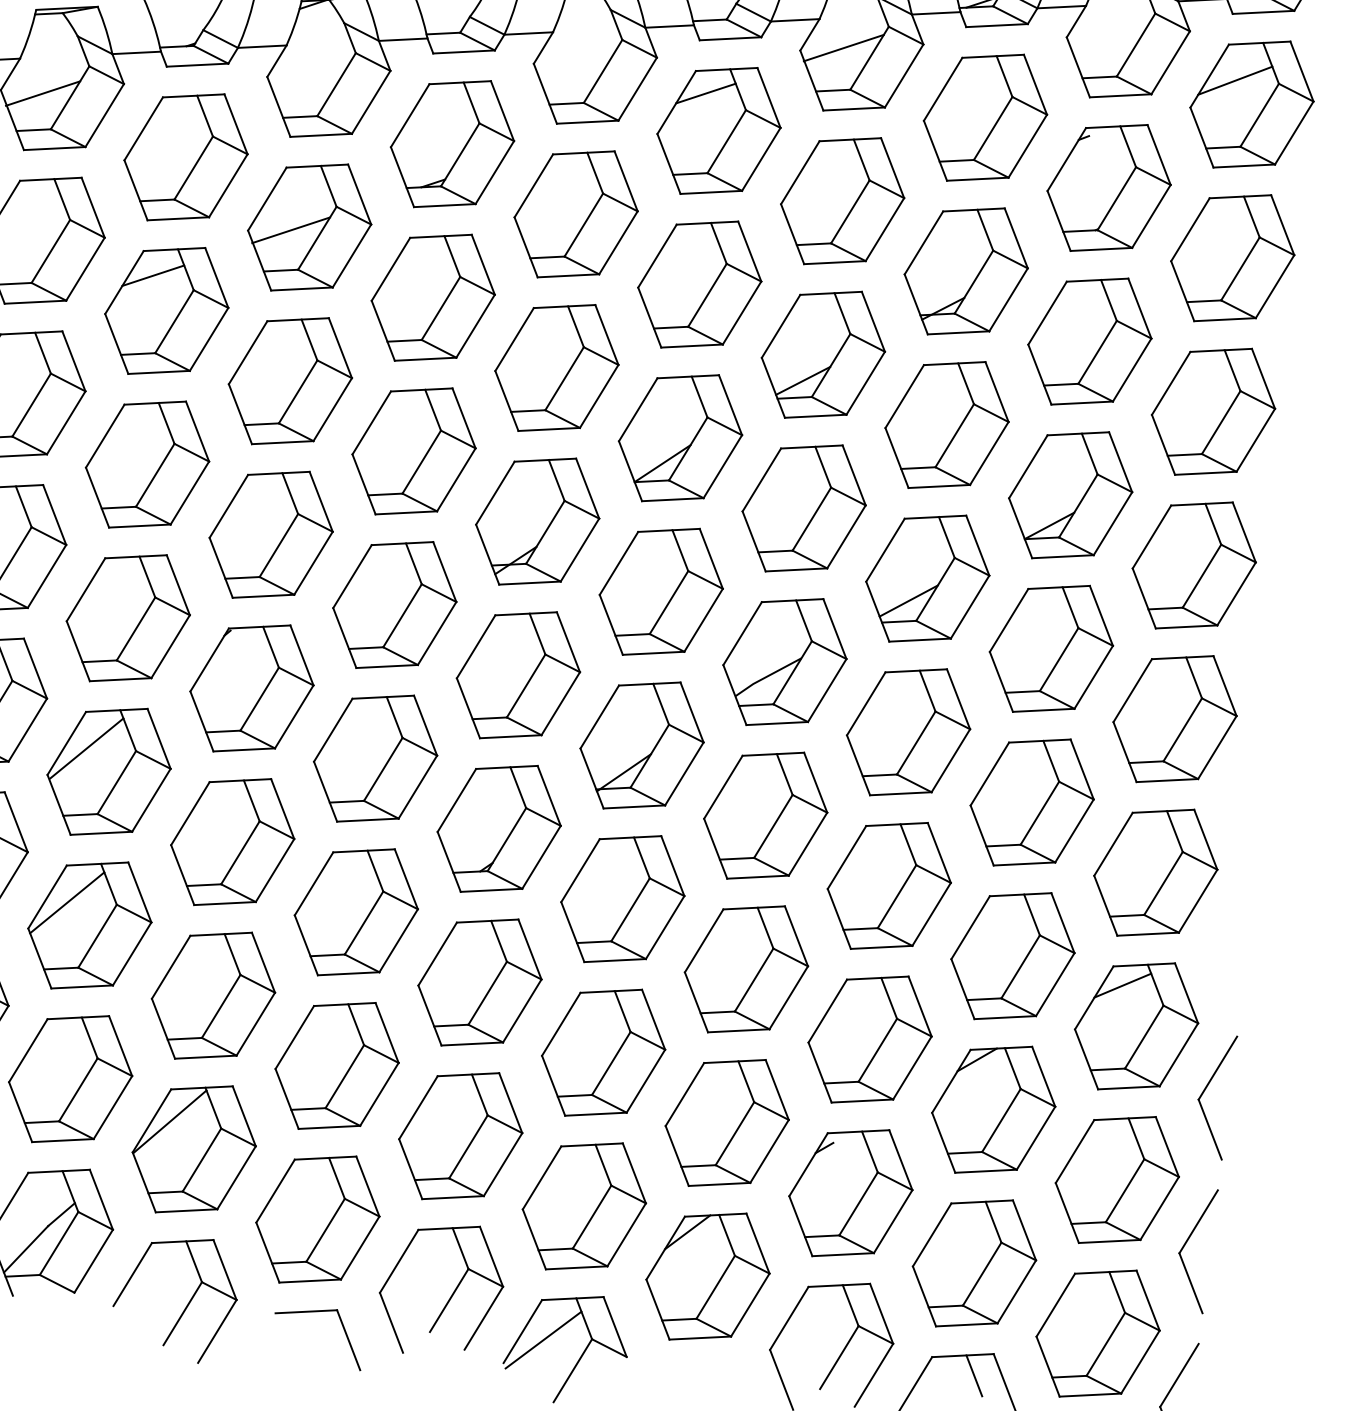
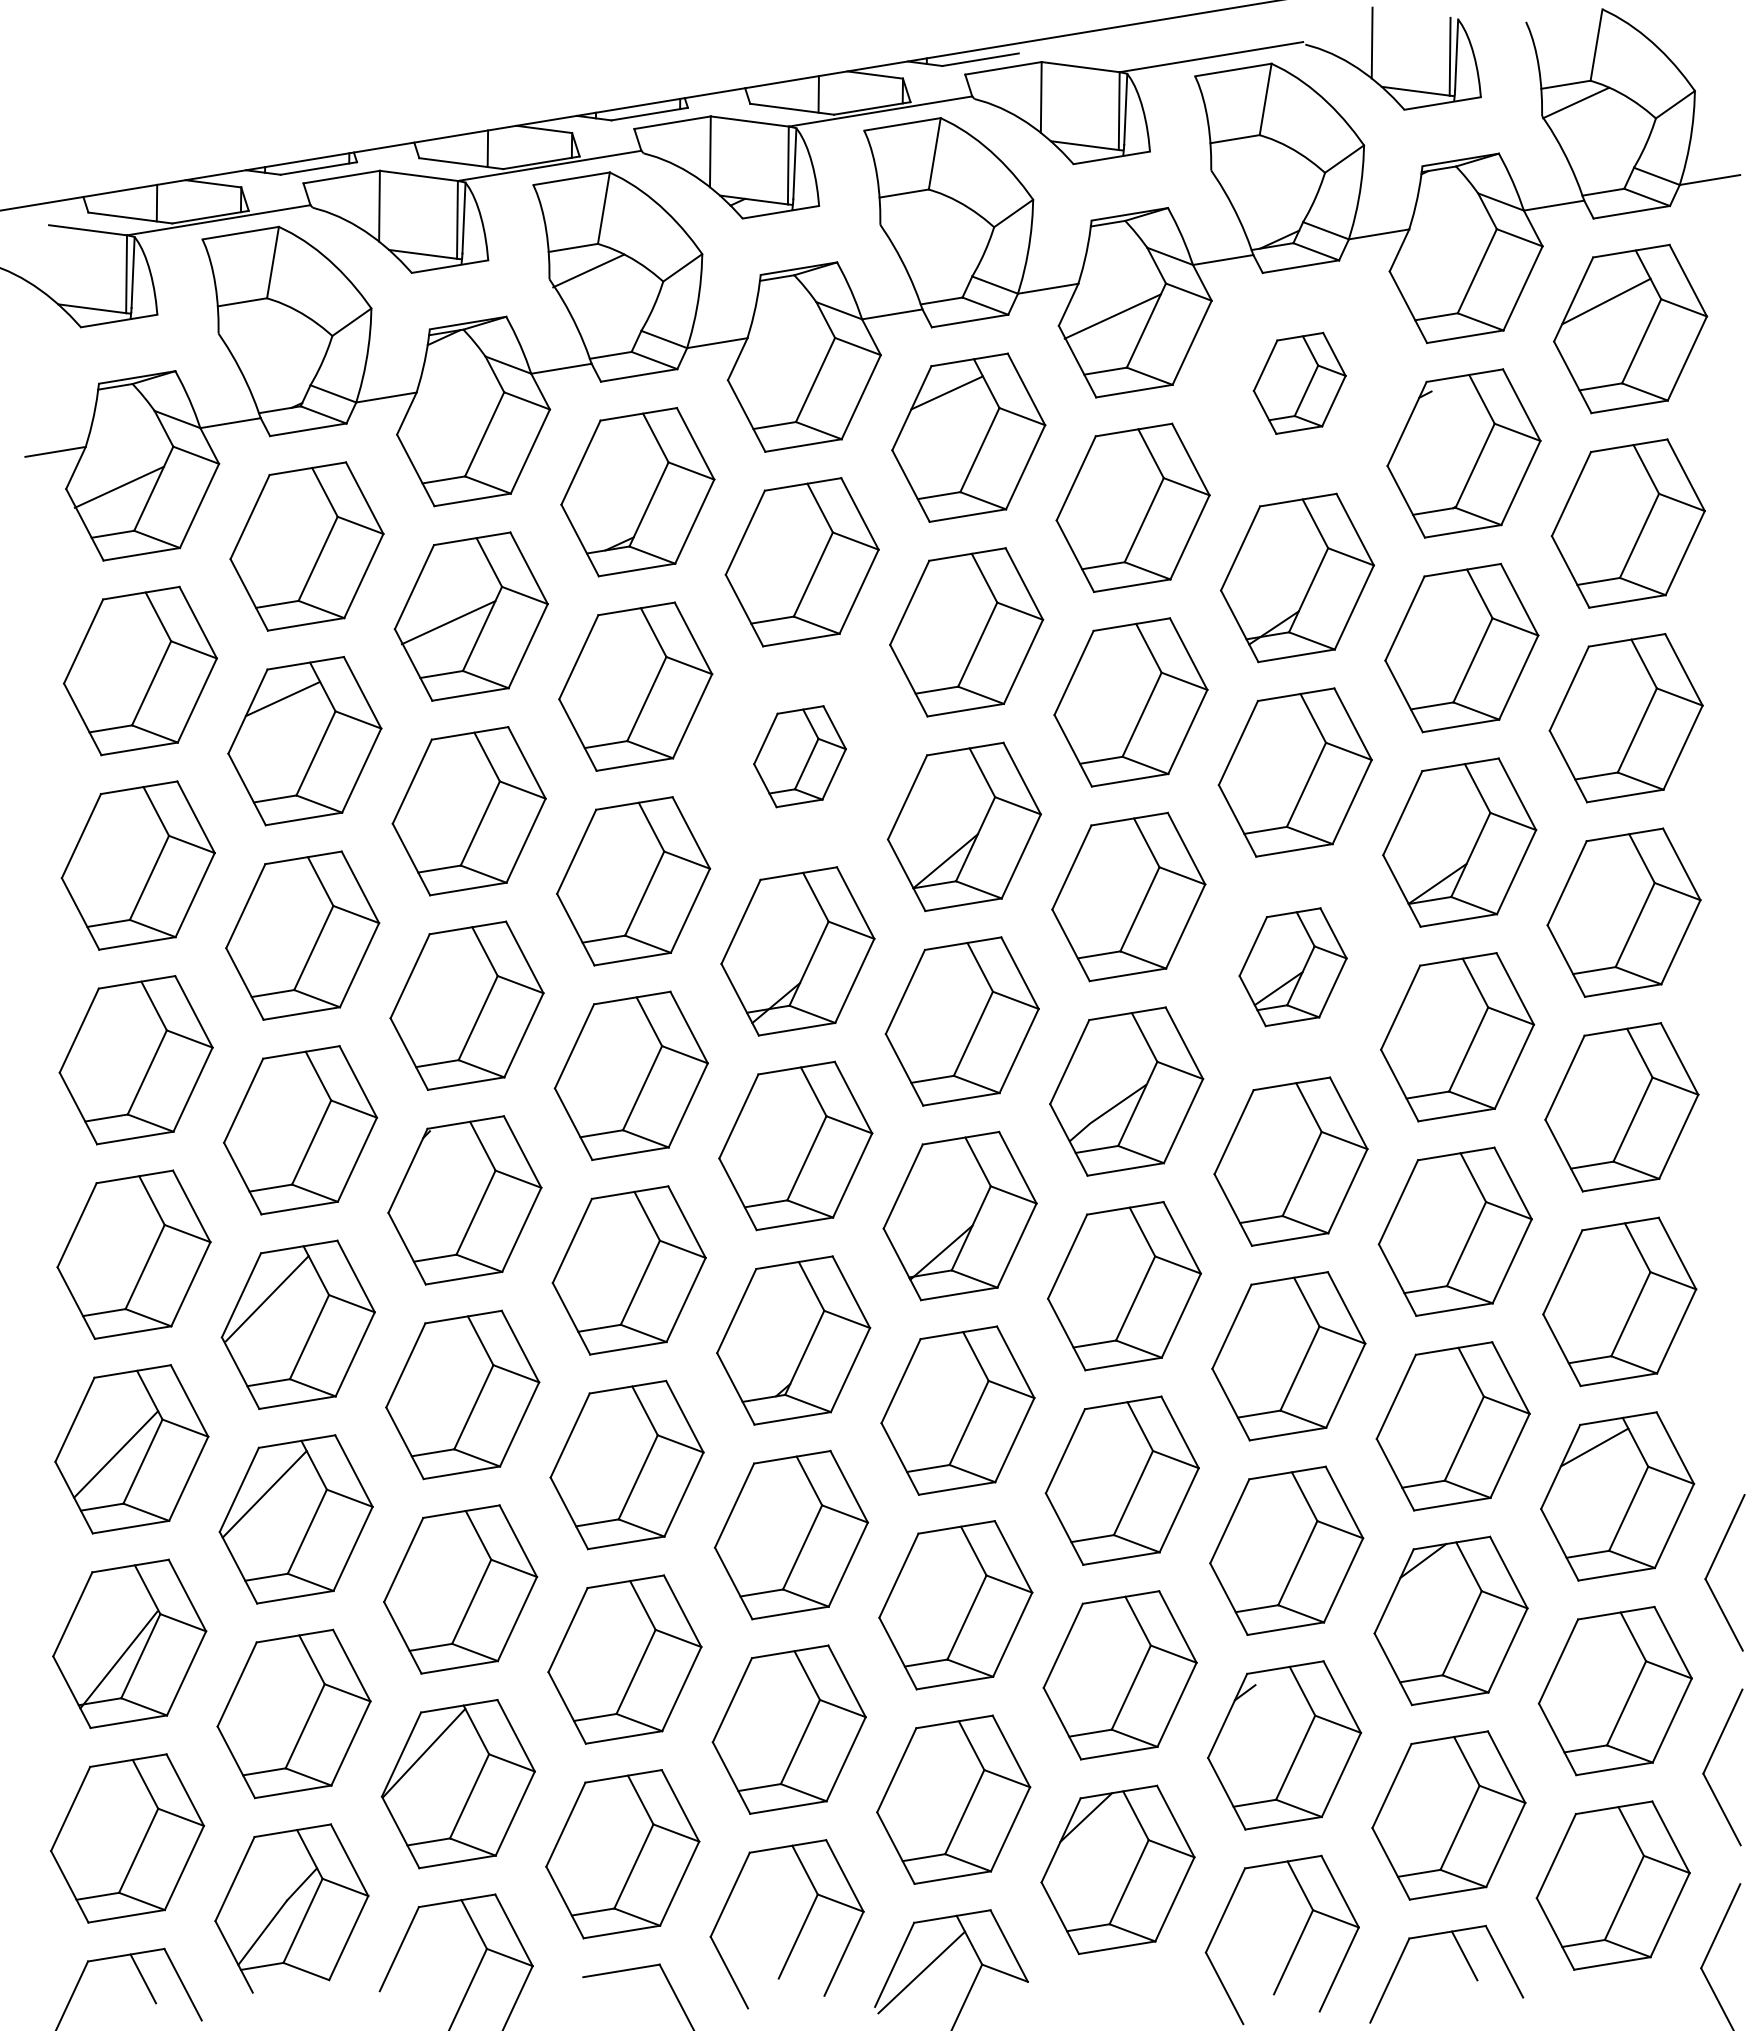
part: (985, 117) -> (1299, 383), size x0.6
part: (556, 367) -> (799, 756), size x0.6
line: (803, 380) -> (1109, 737), removed
part: (927, 578) -> (1292, 967), size x0.7

